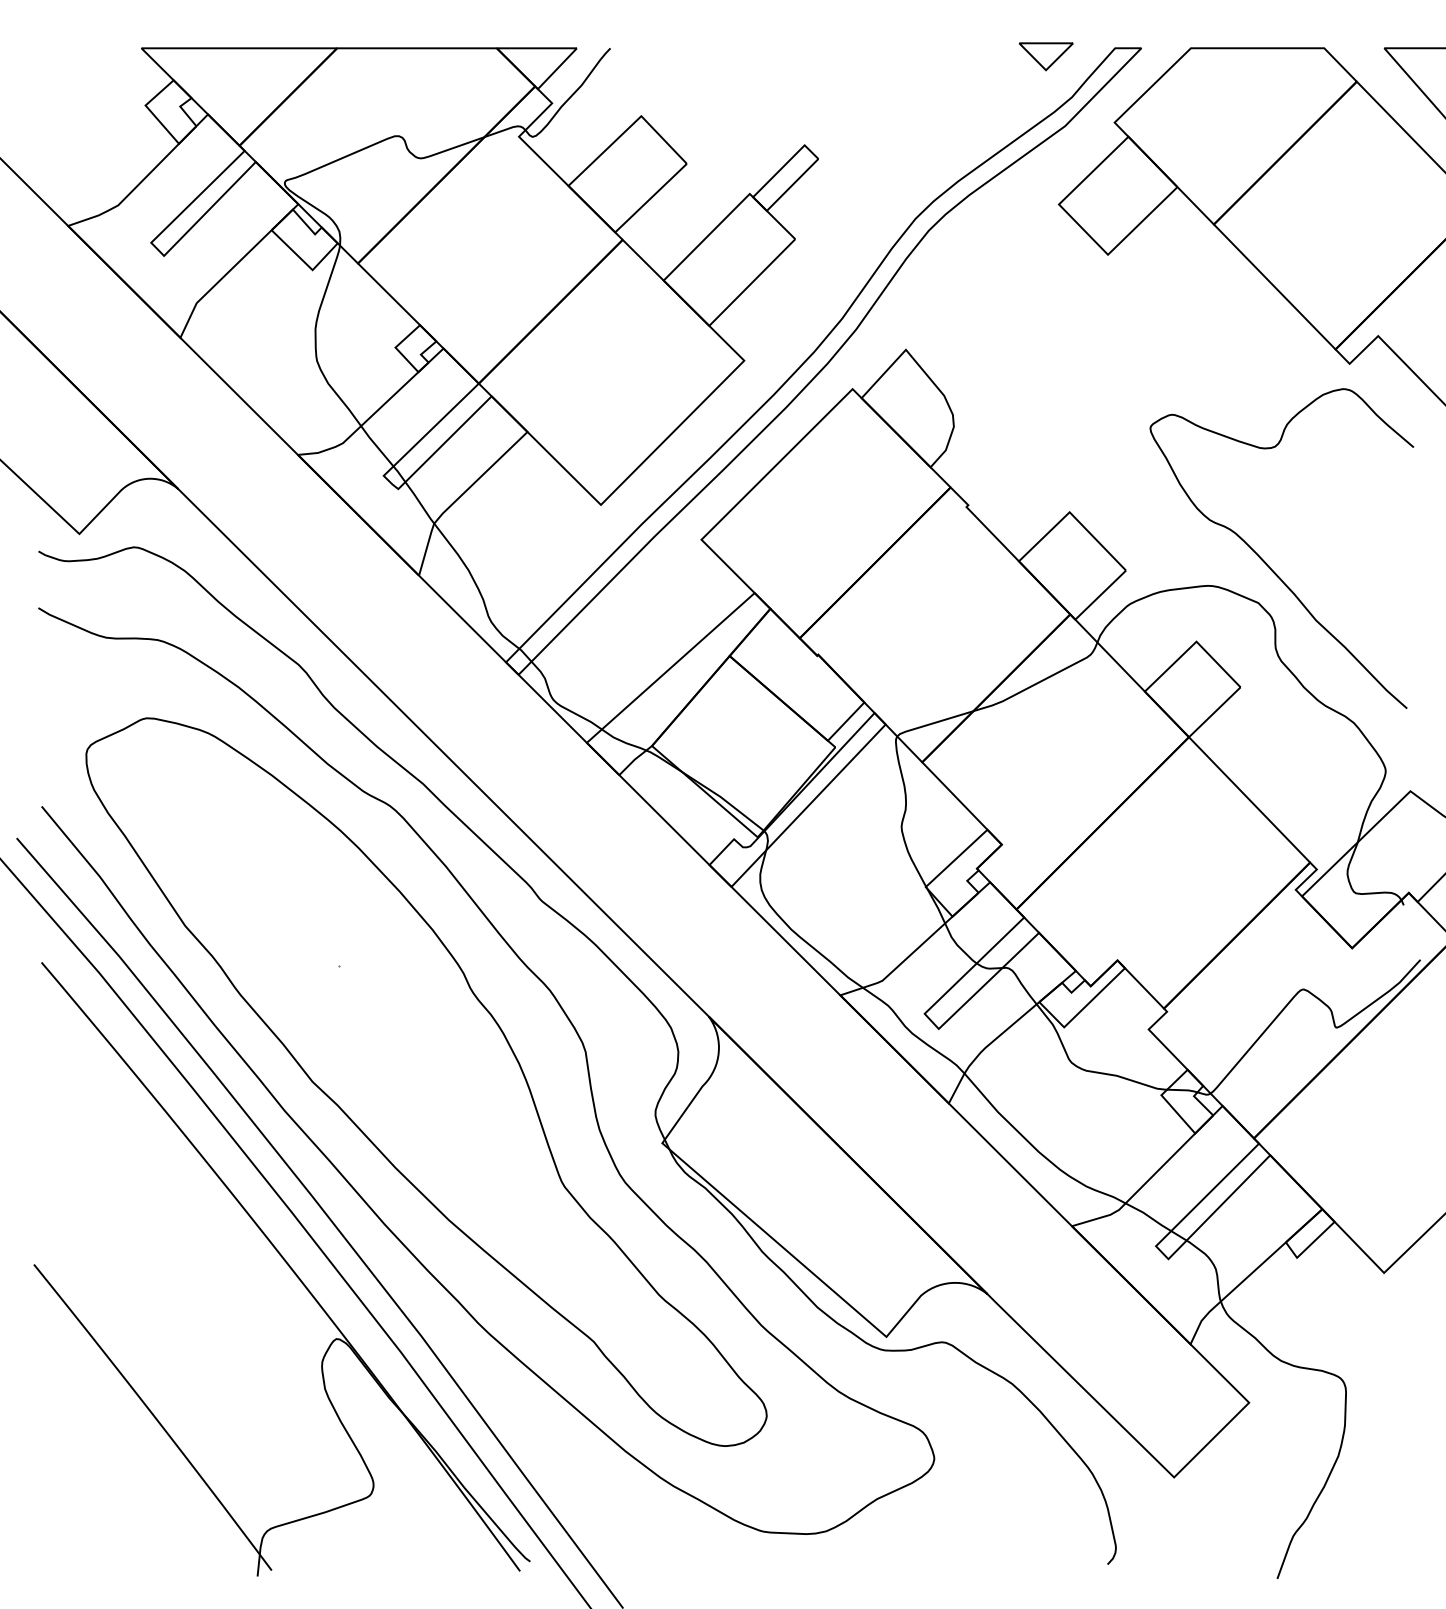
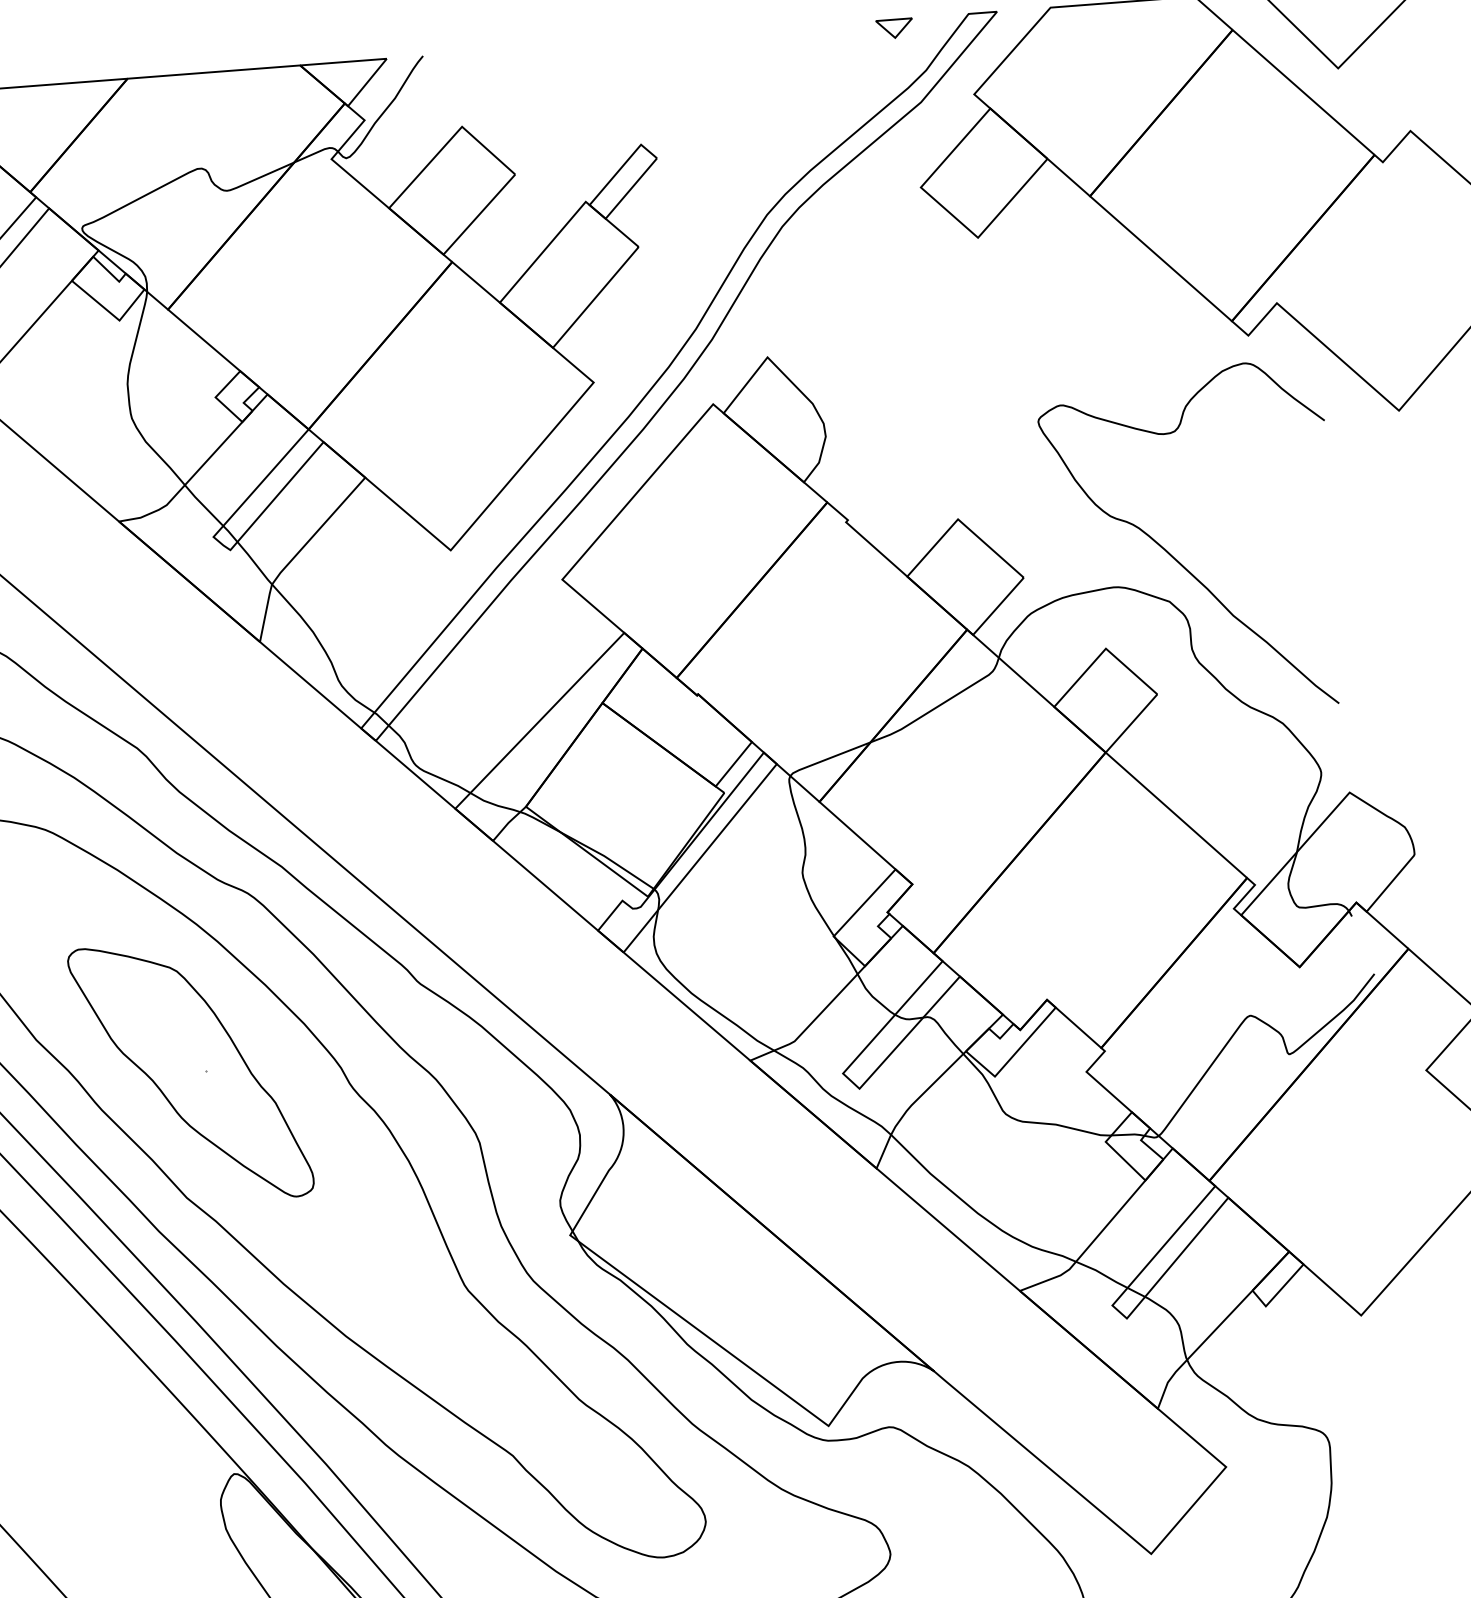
part: (1045, 56) -> (894, 28), size x0.62
part: (325, 966) -> (191, 1072), added

